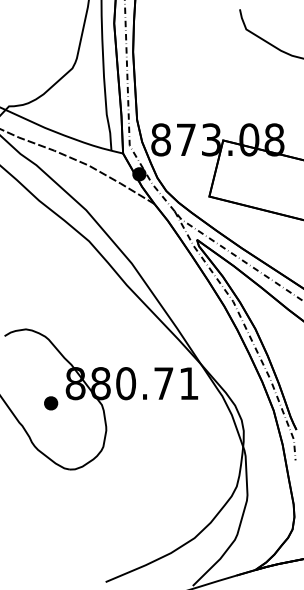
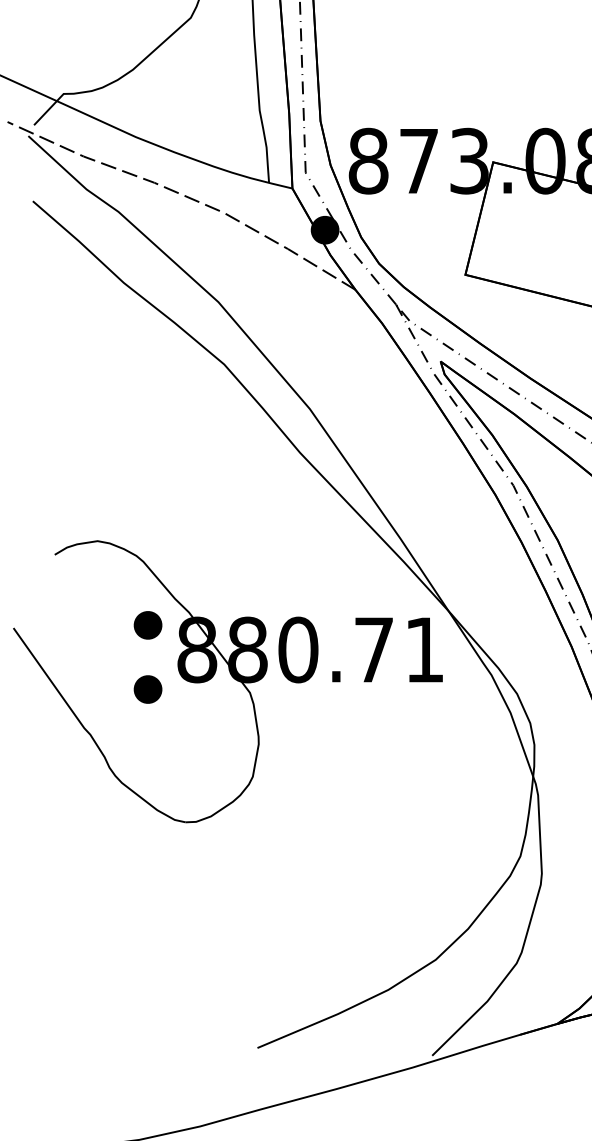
part: (51, 371) -> (148, 625), added

